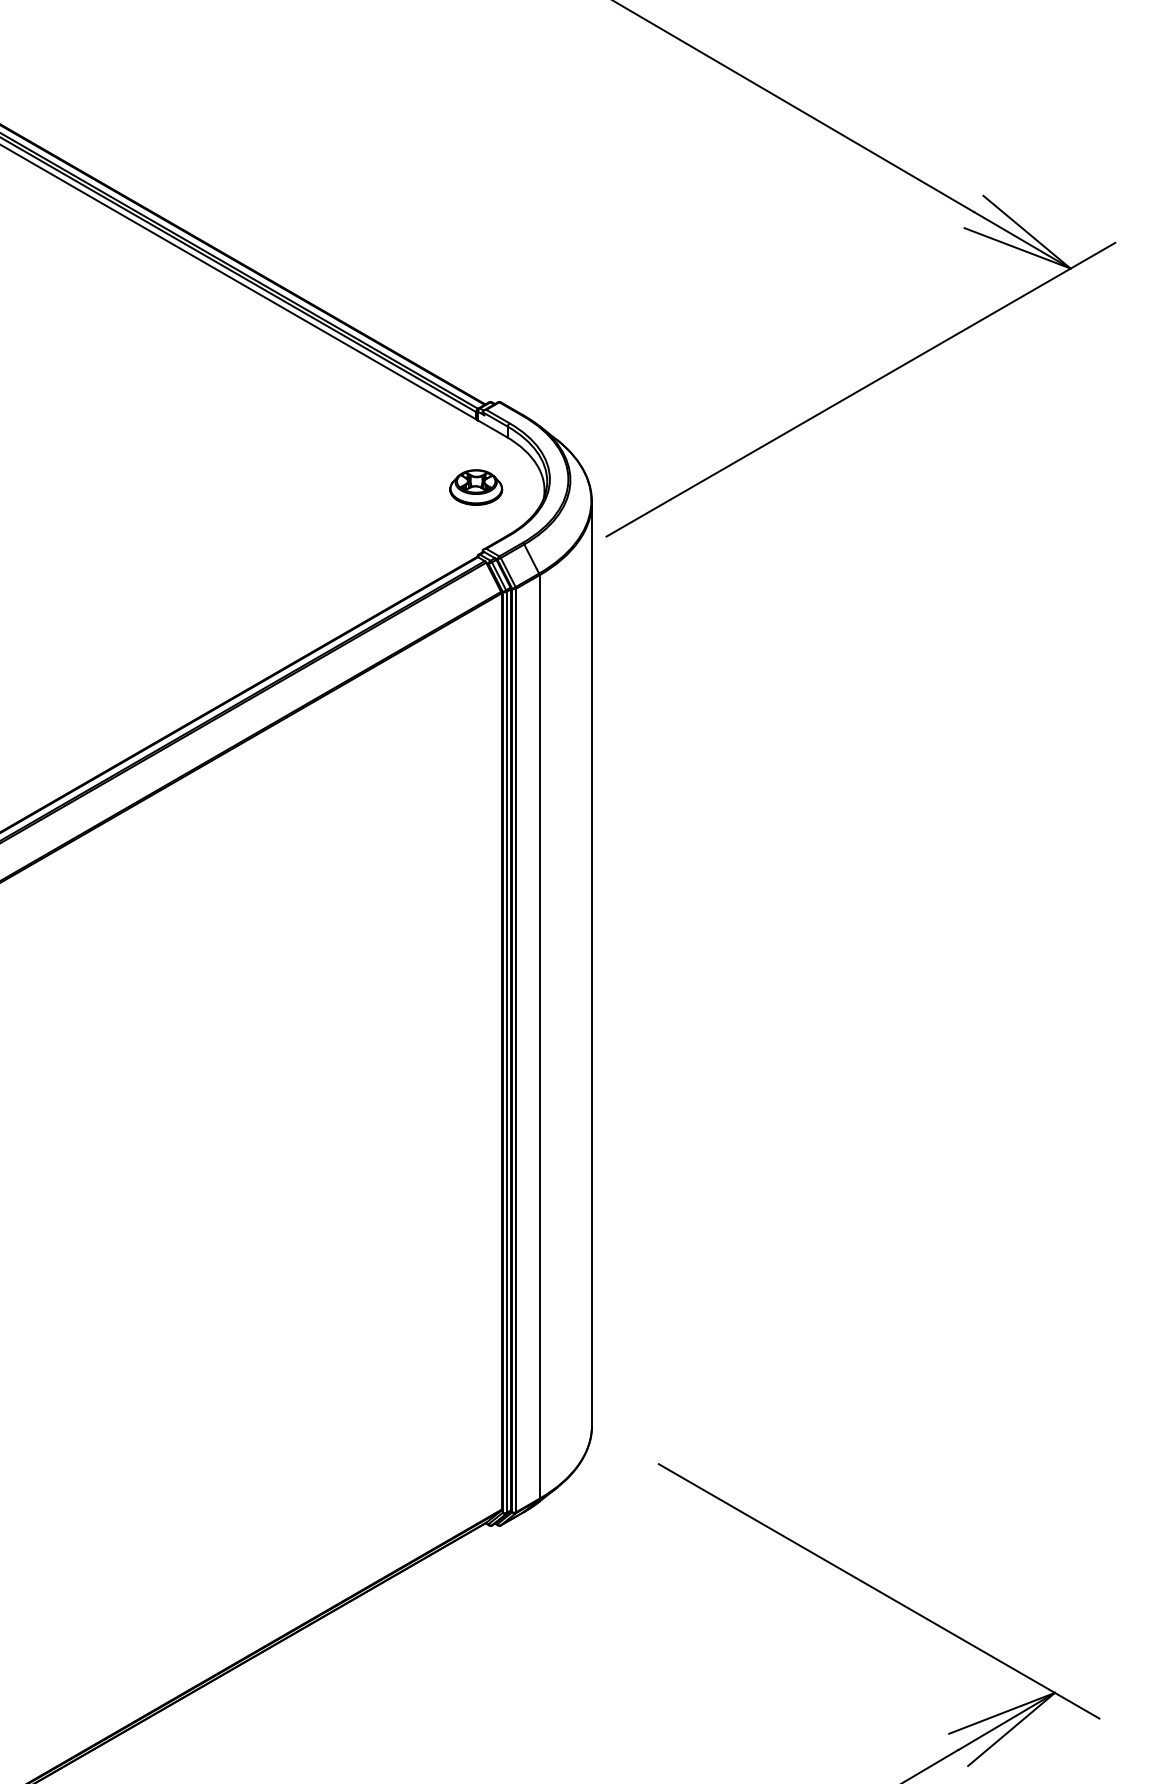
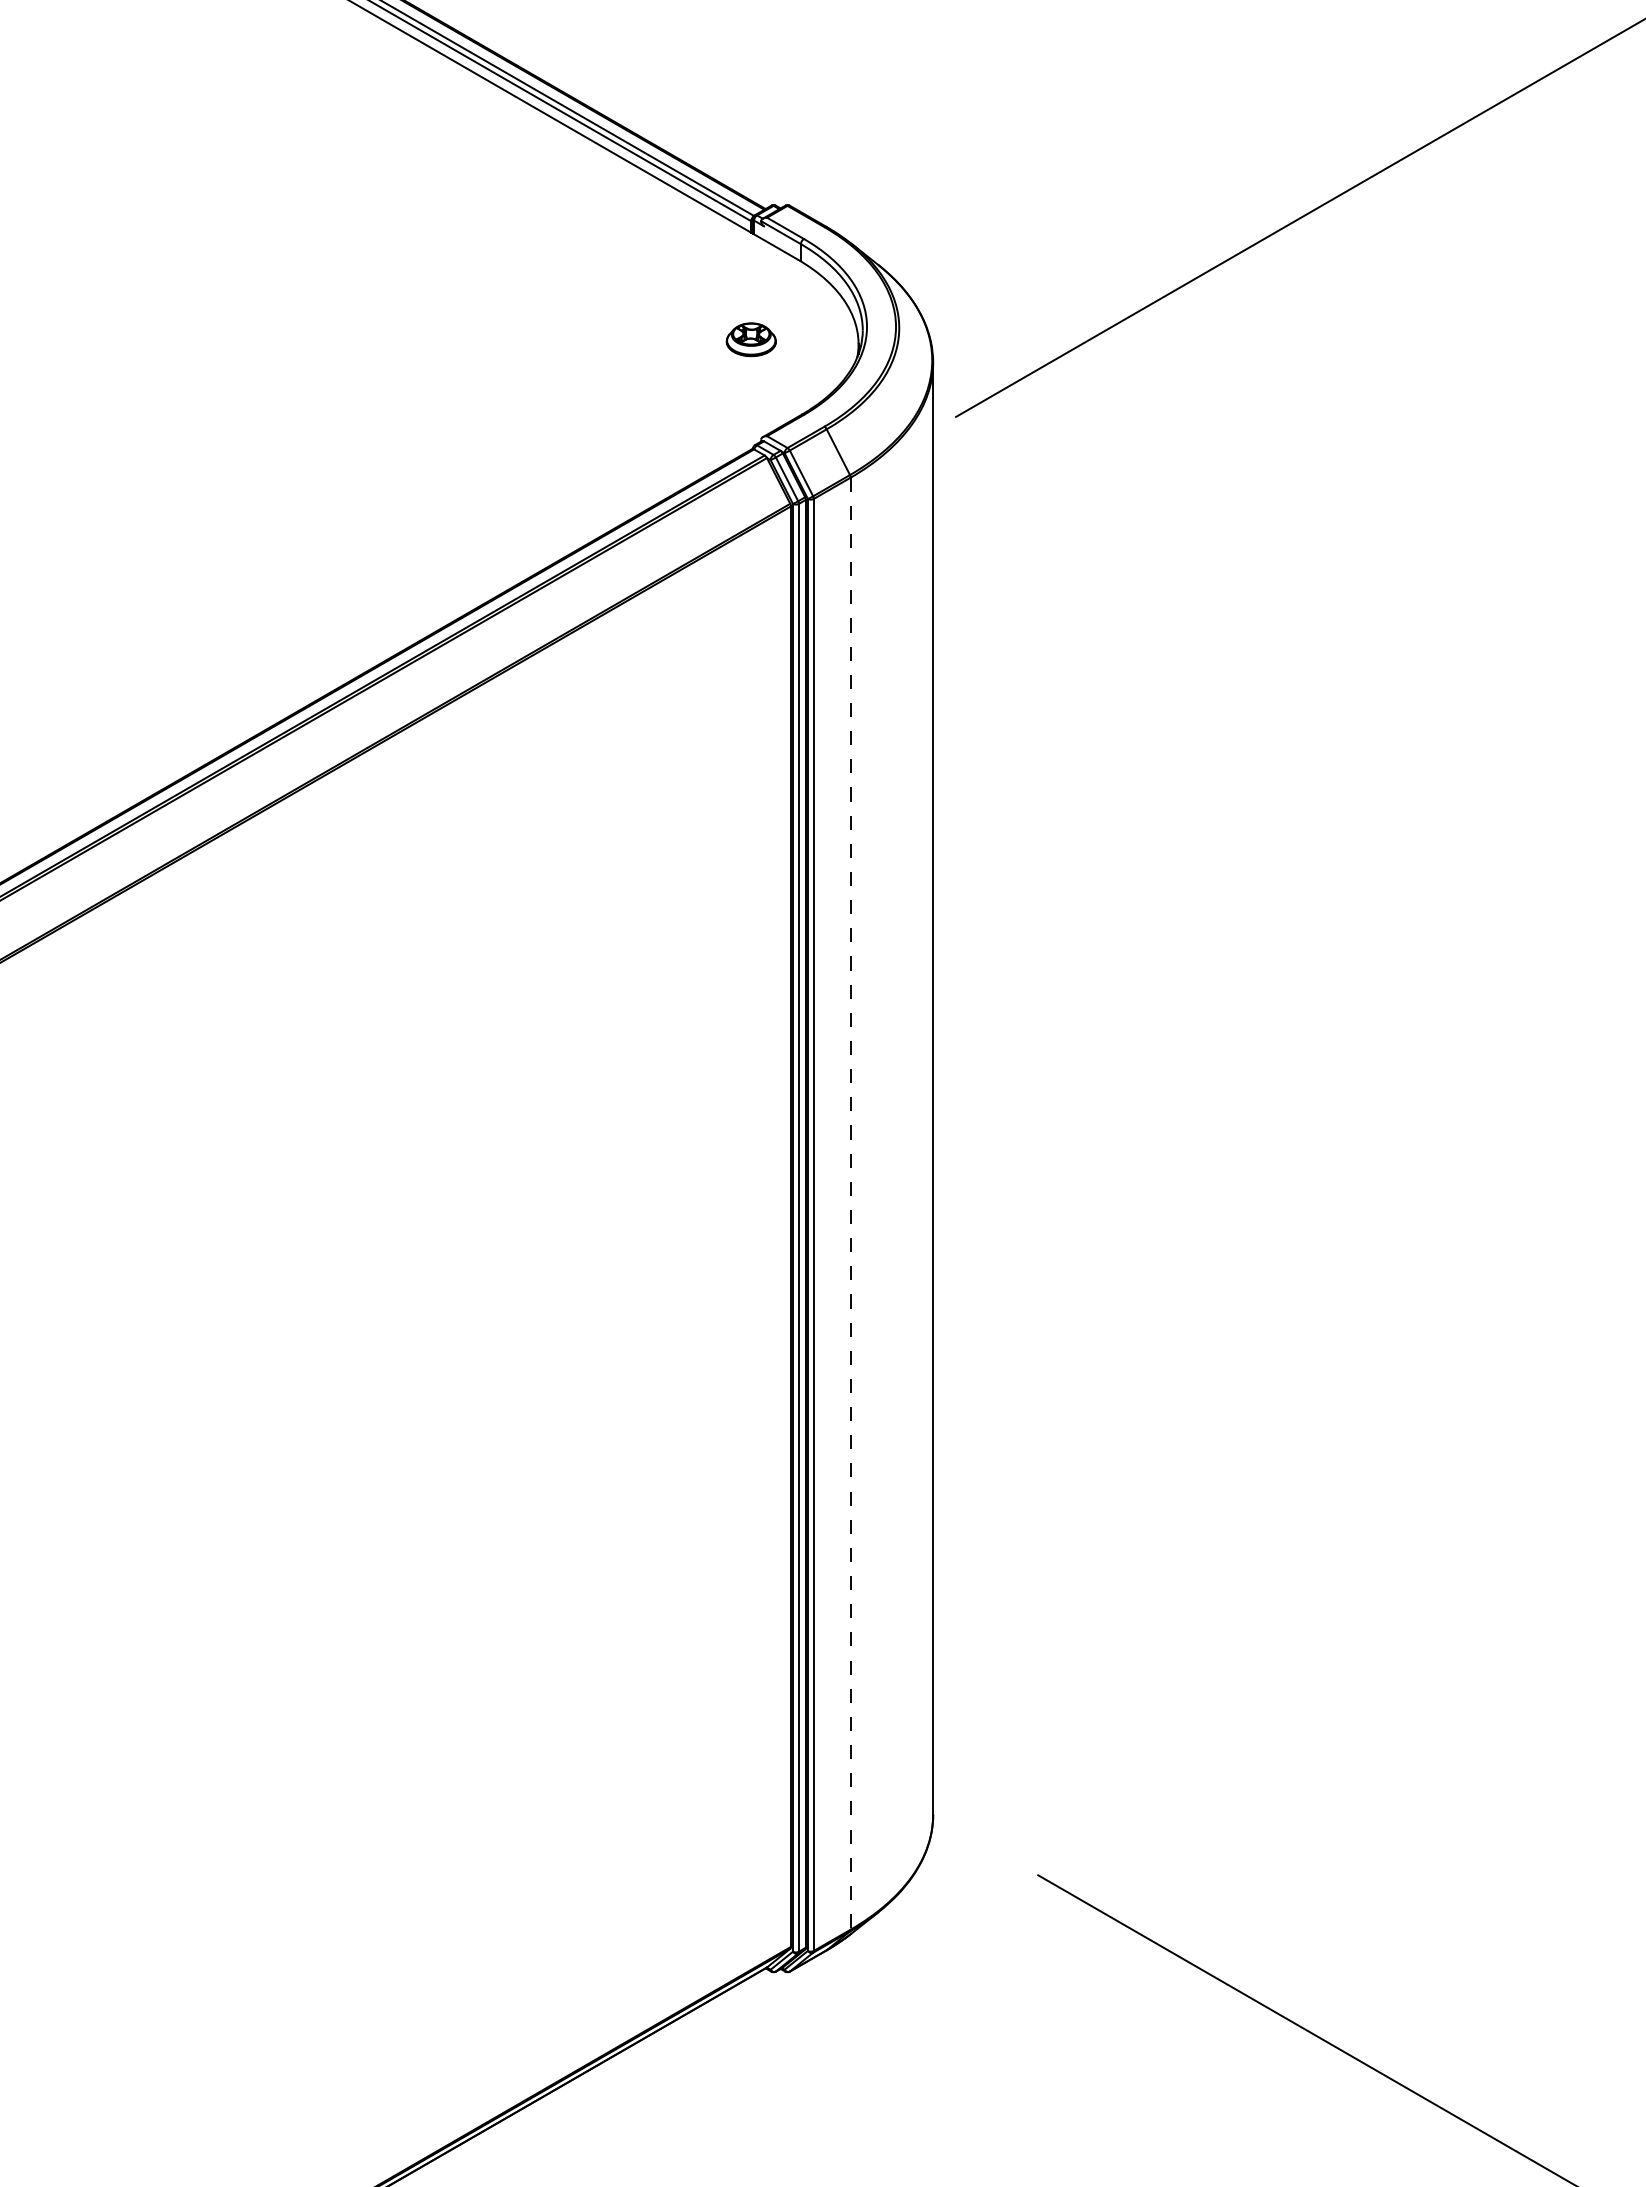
part: (476, 487) -> (751, 339), size x0.6
line: (539, 1036) -> (850, 1202), solid -> dashed

